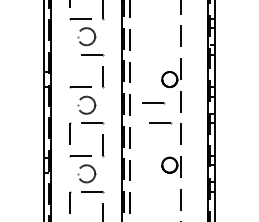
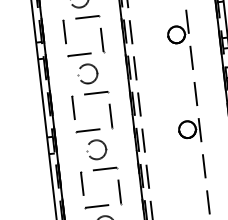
line: (70, 64) -> (64, 30), added
line: (153, 103) -> (161, 63), removed
line: (160, 123) -> (171, 84), removed

